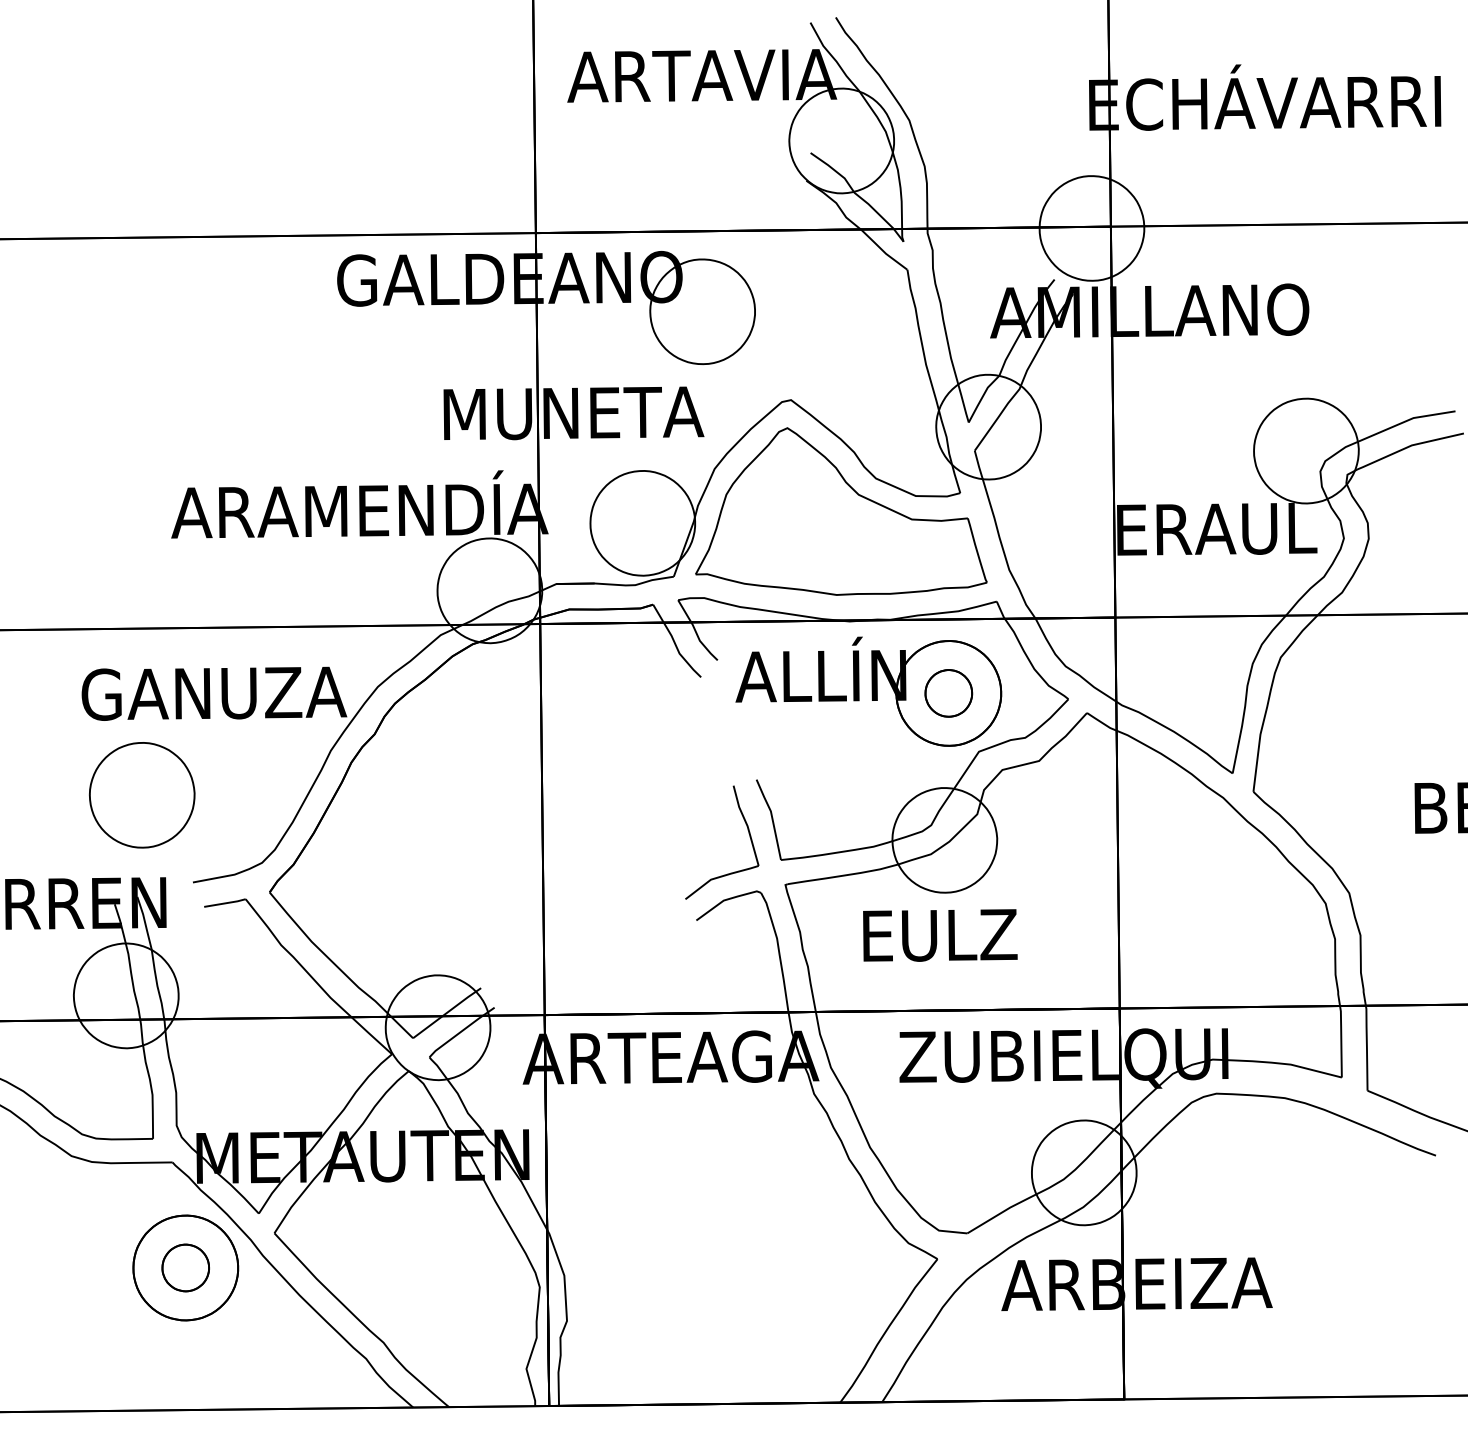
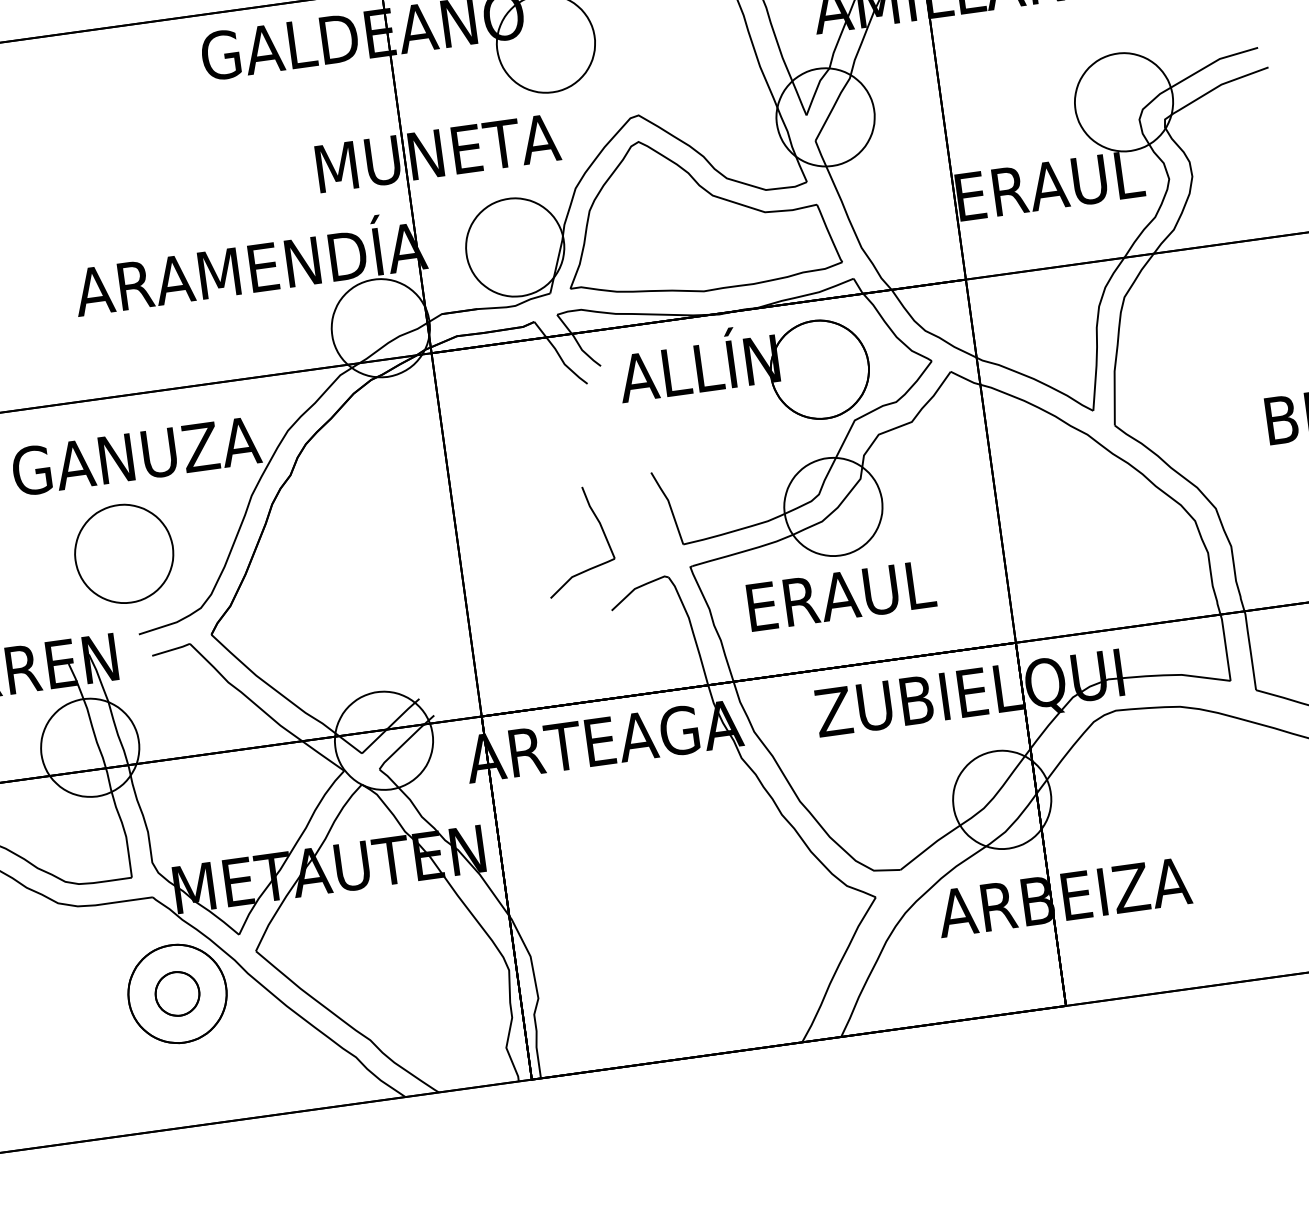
part: (948, 693) -> (819, 369), removed
part: (142, 795) -> (124, 554), moved
part: (749, 837) -> (602, 533), moved
text: (941, 935) -> (841, 595), EULZ -> ERAUL

